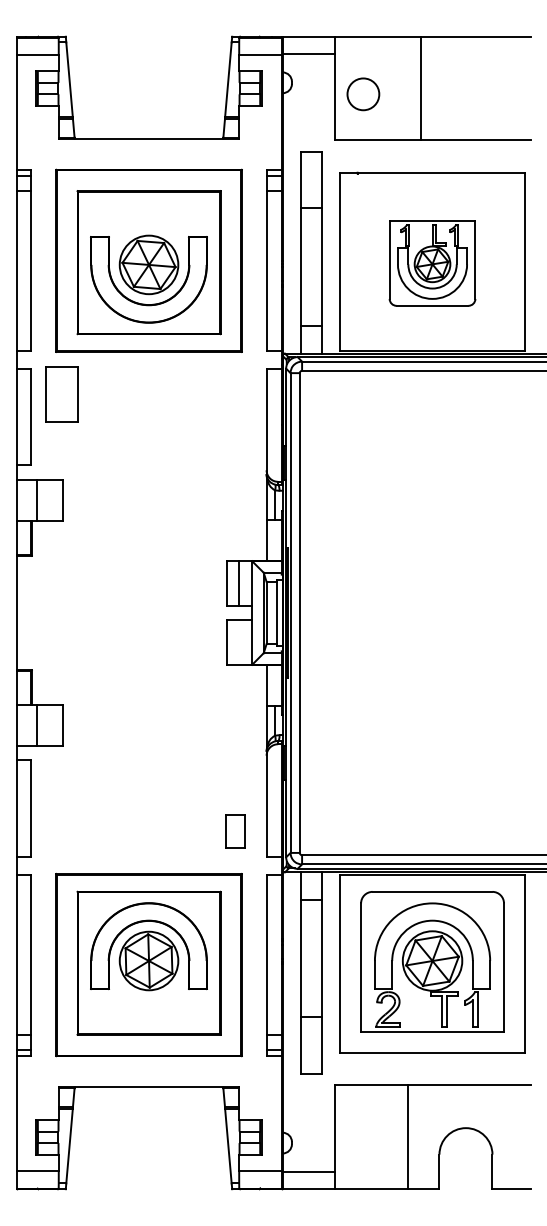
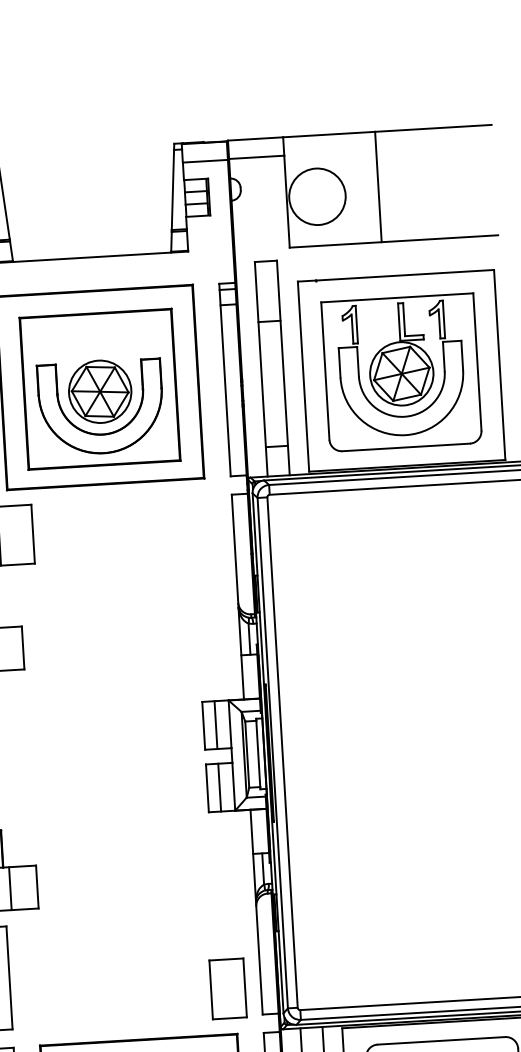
circle: (362, 93) -> (316, 195), size x1.67
part: (432, 263) -> (401, 372), size x1.67
line: (238, 641) -> (219, 786), added
part: (235, 831) -> (227, 989), size x1.67

